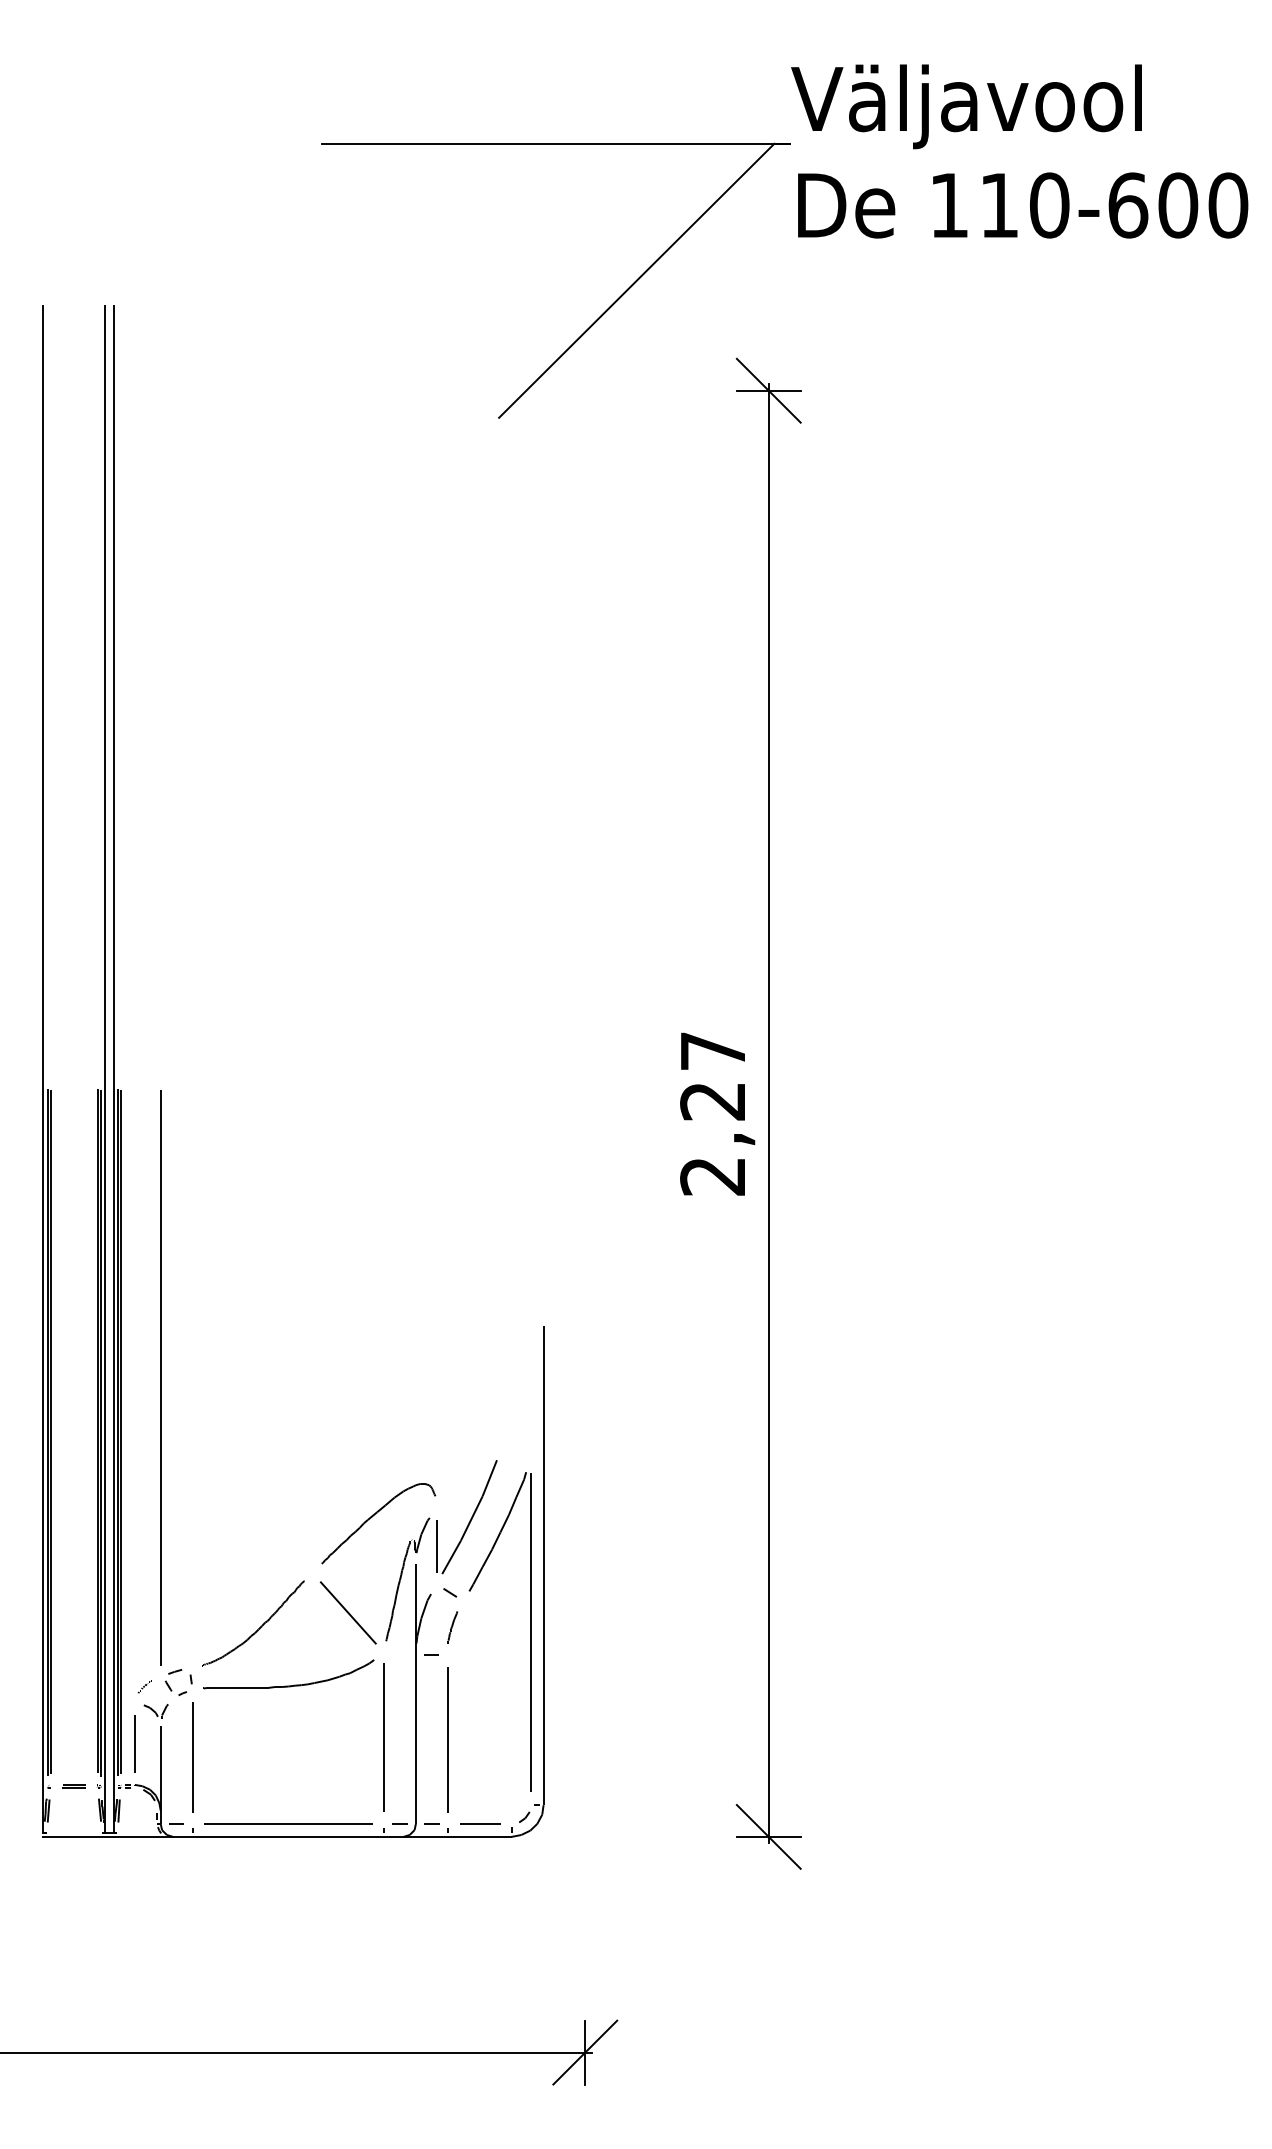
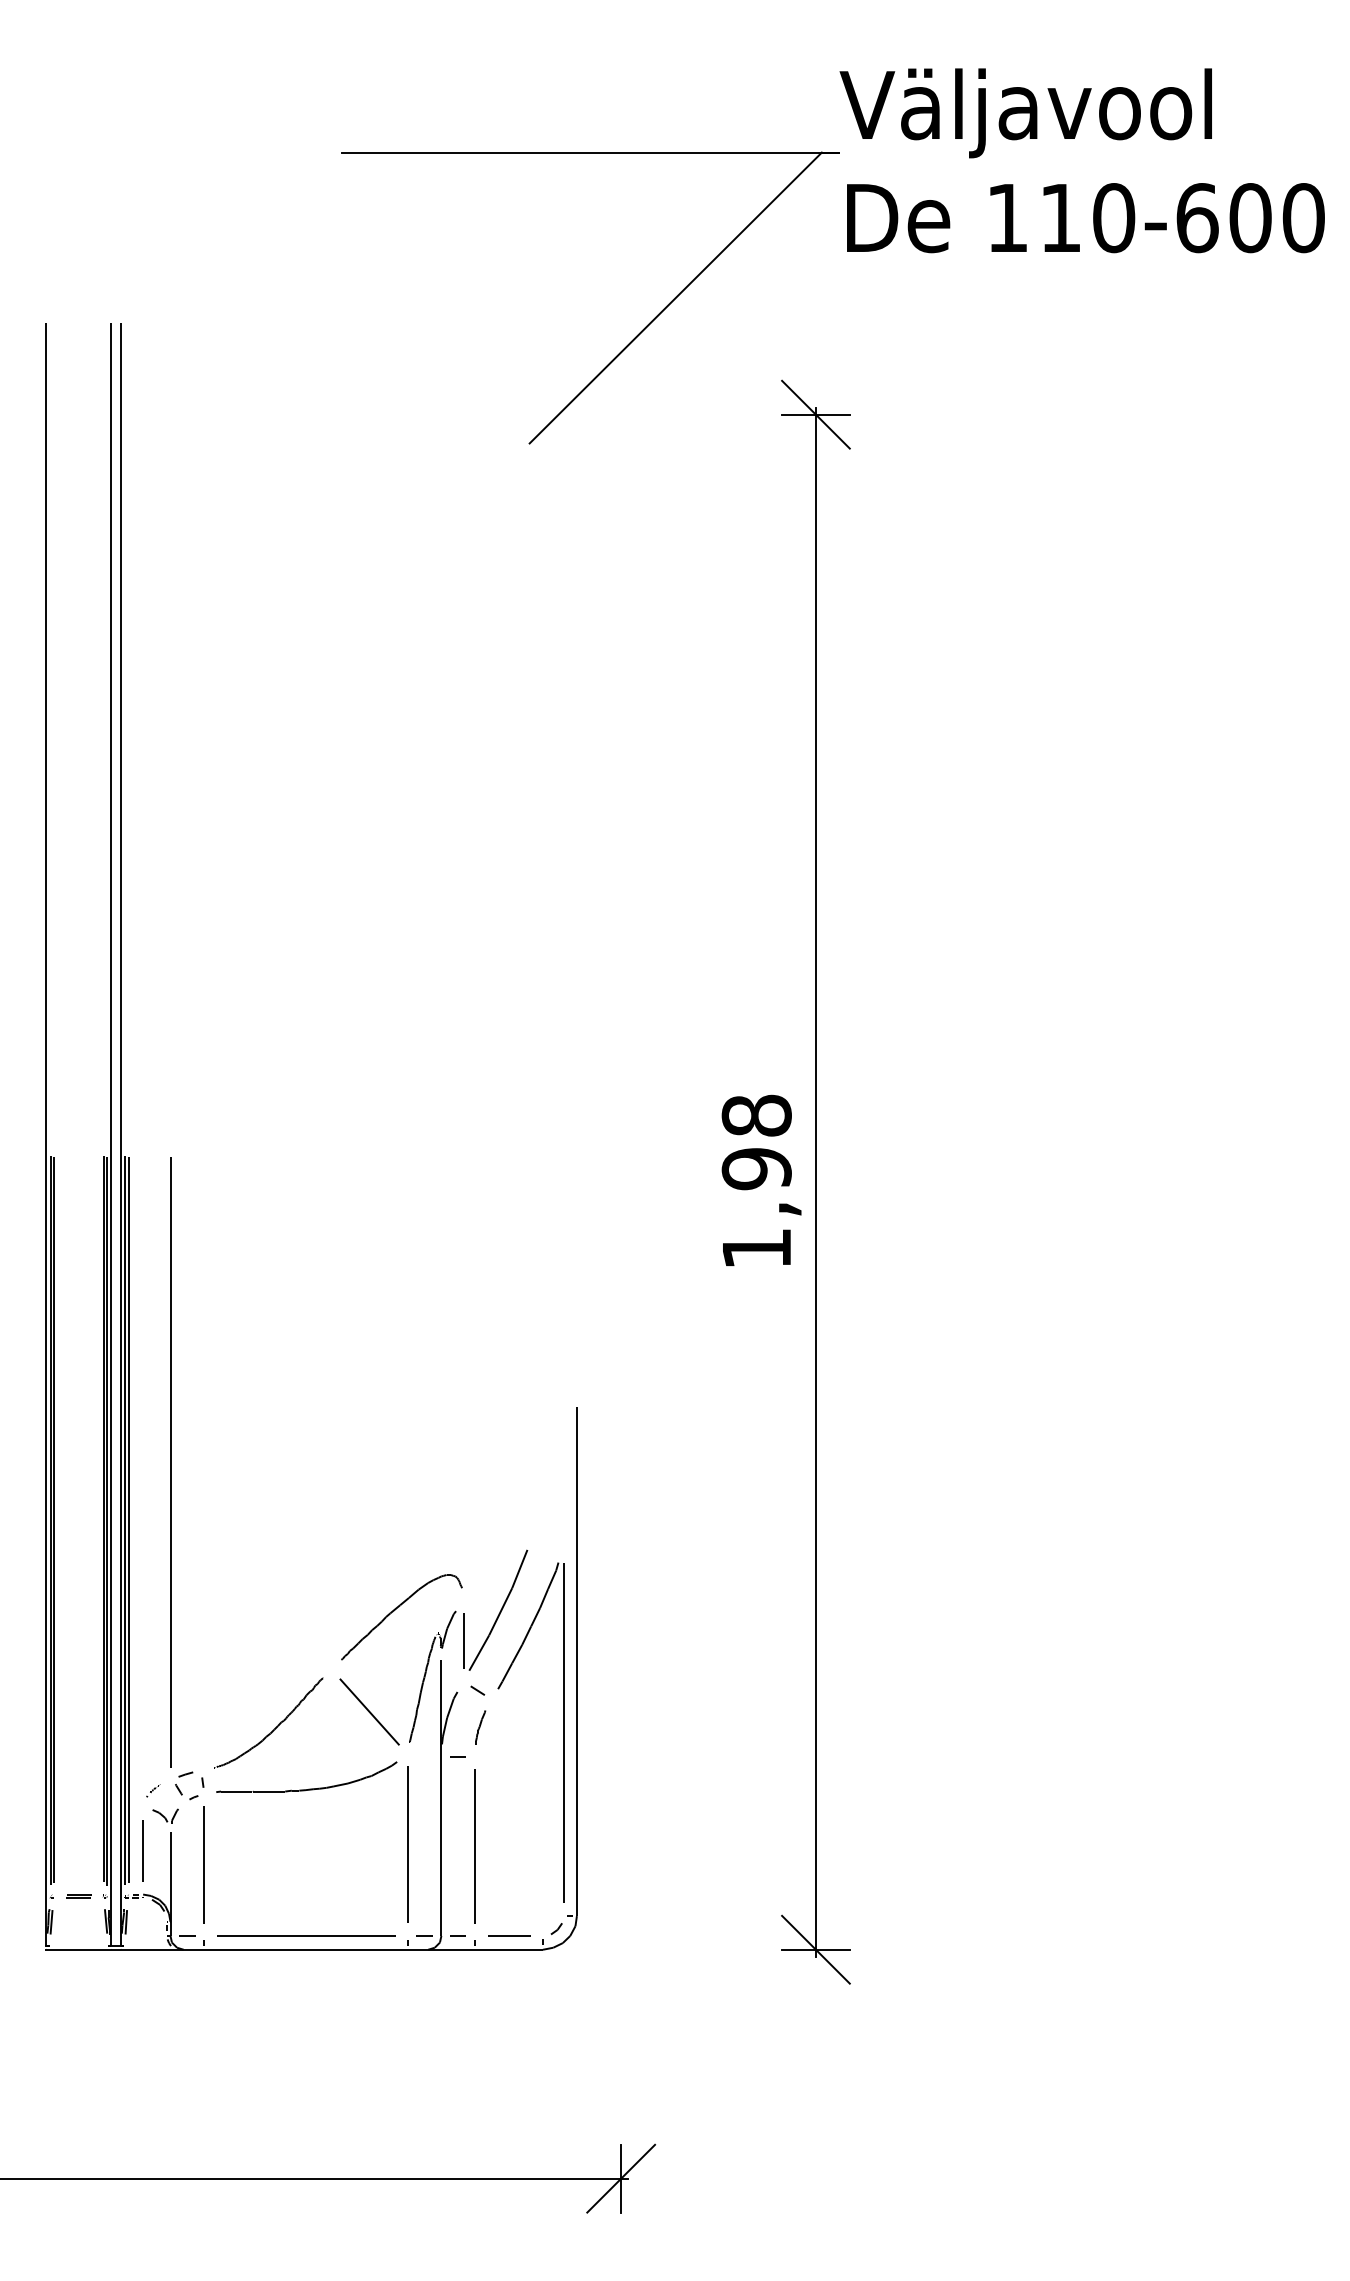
text: (712, 1113) -> (756, 1181), 2,27 -> 1,98

